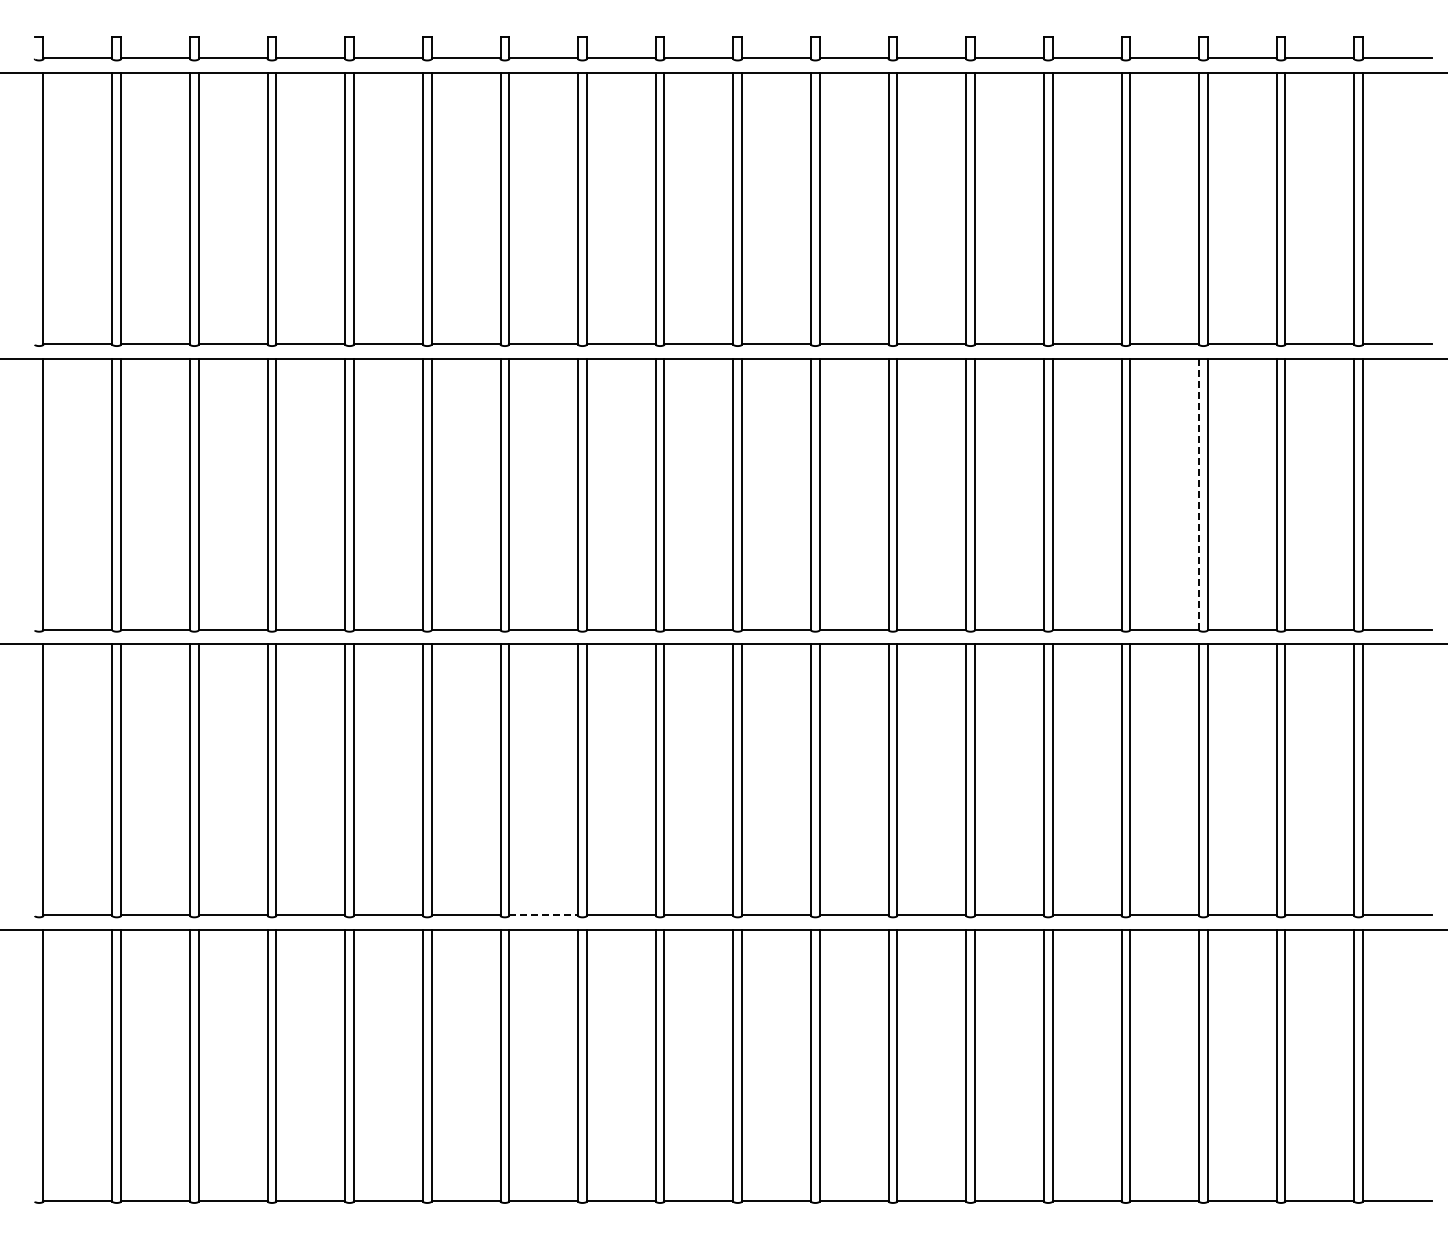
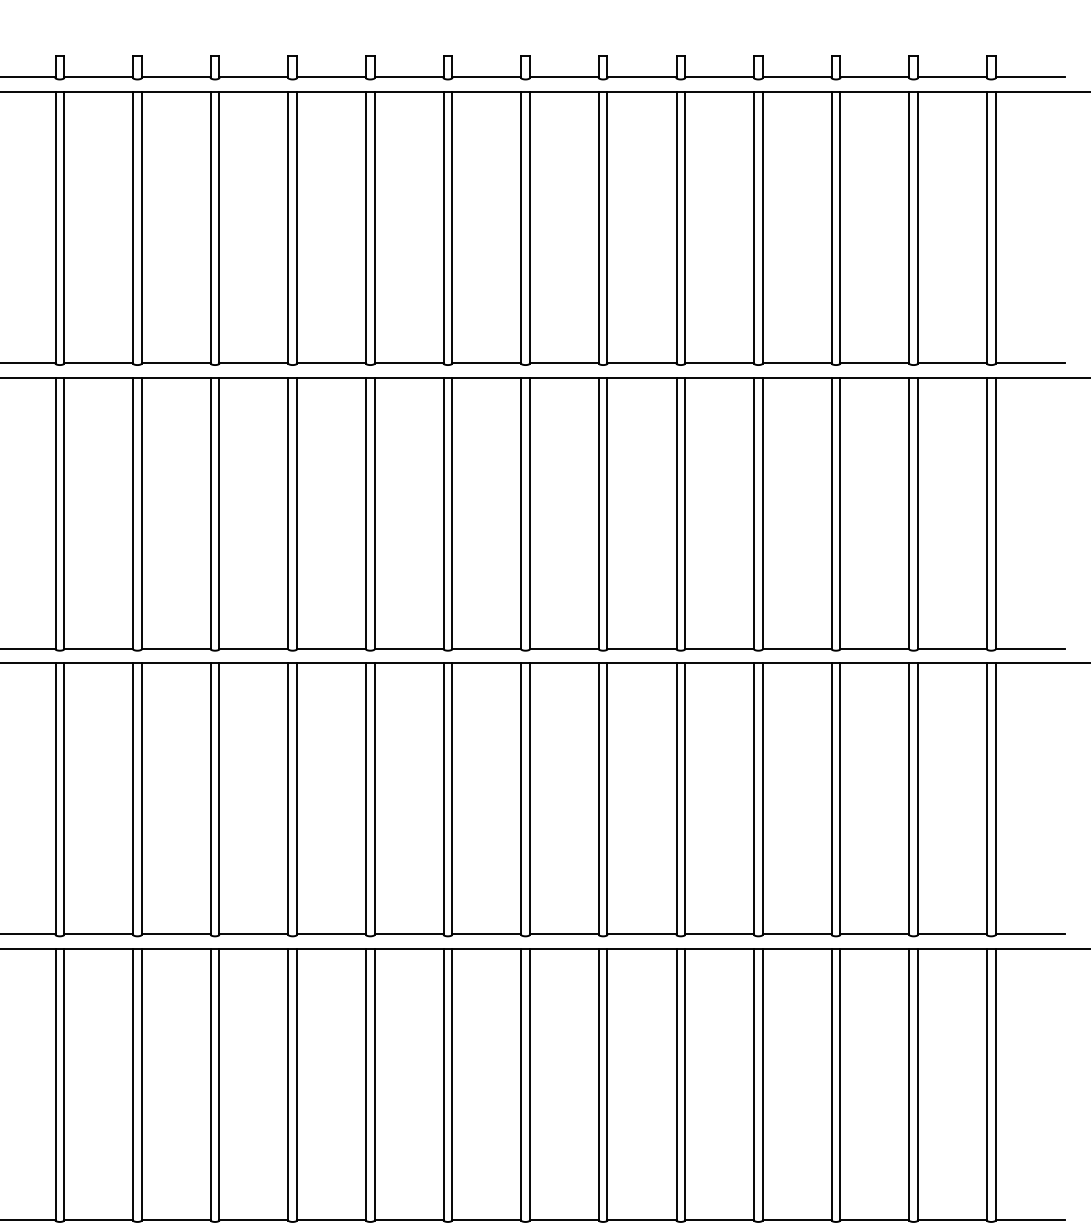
line: (1199, 494) -> (832, 513), dashed -> solid
line: (543, 915) -> (176, 934), dashed -> solid

